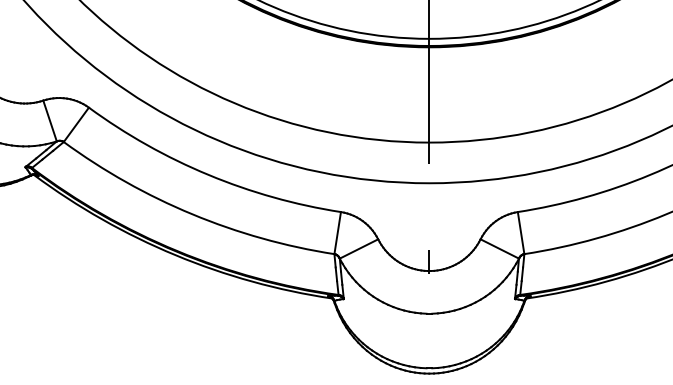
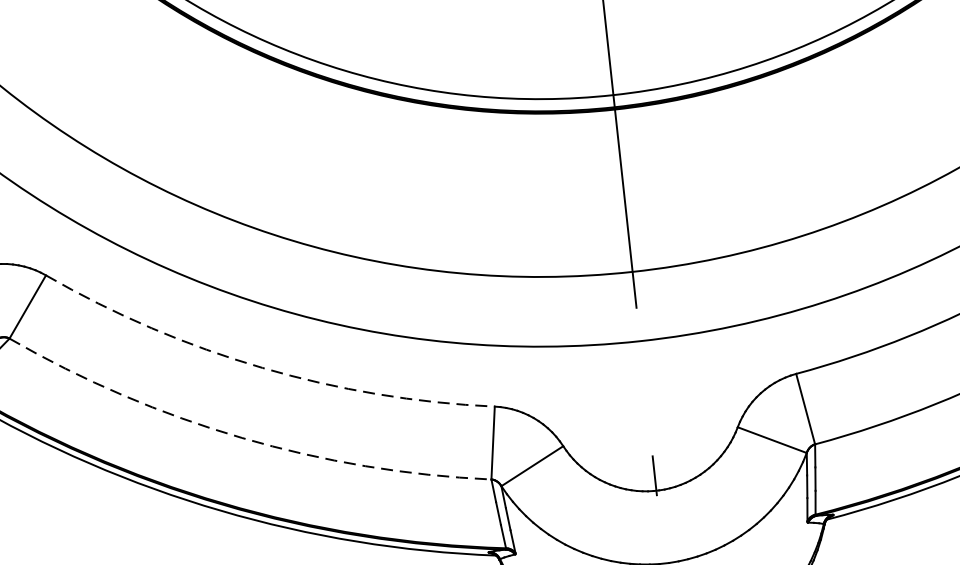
arc: (208, 174) -> (262, 367), solid -> dashed
arc: (192, 214) -> (242, 438), solid -> dashed

